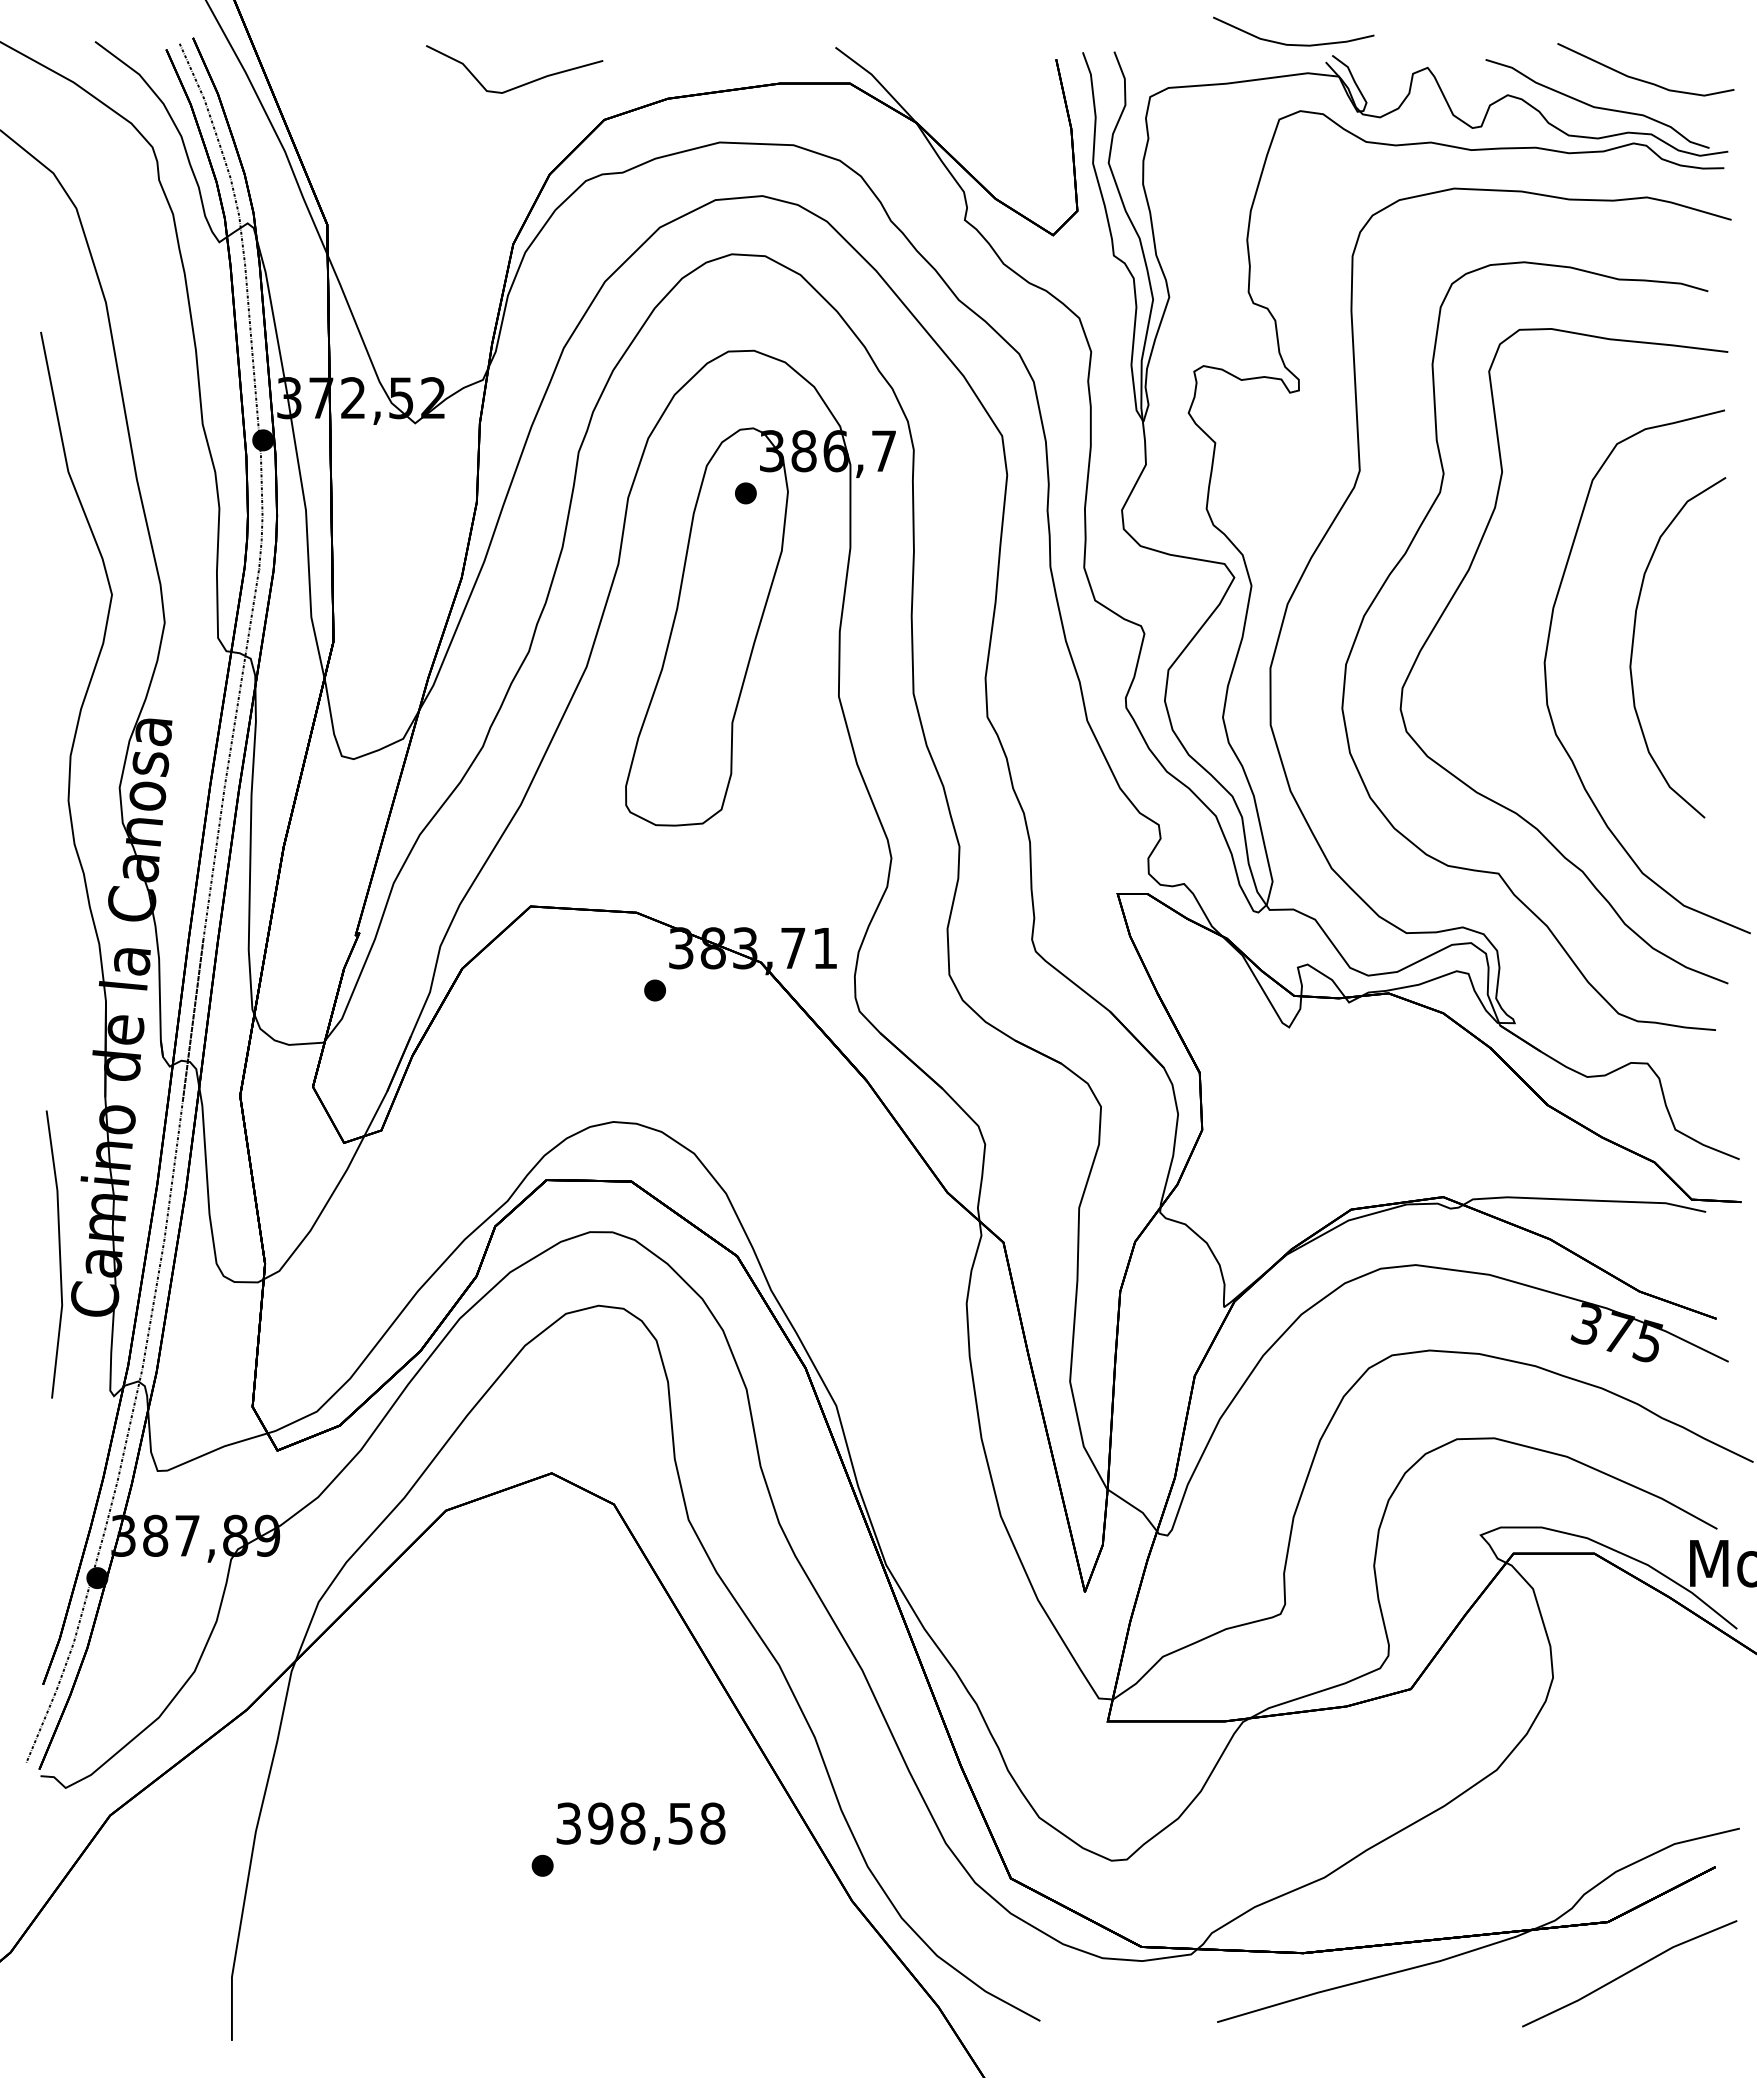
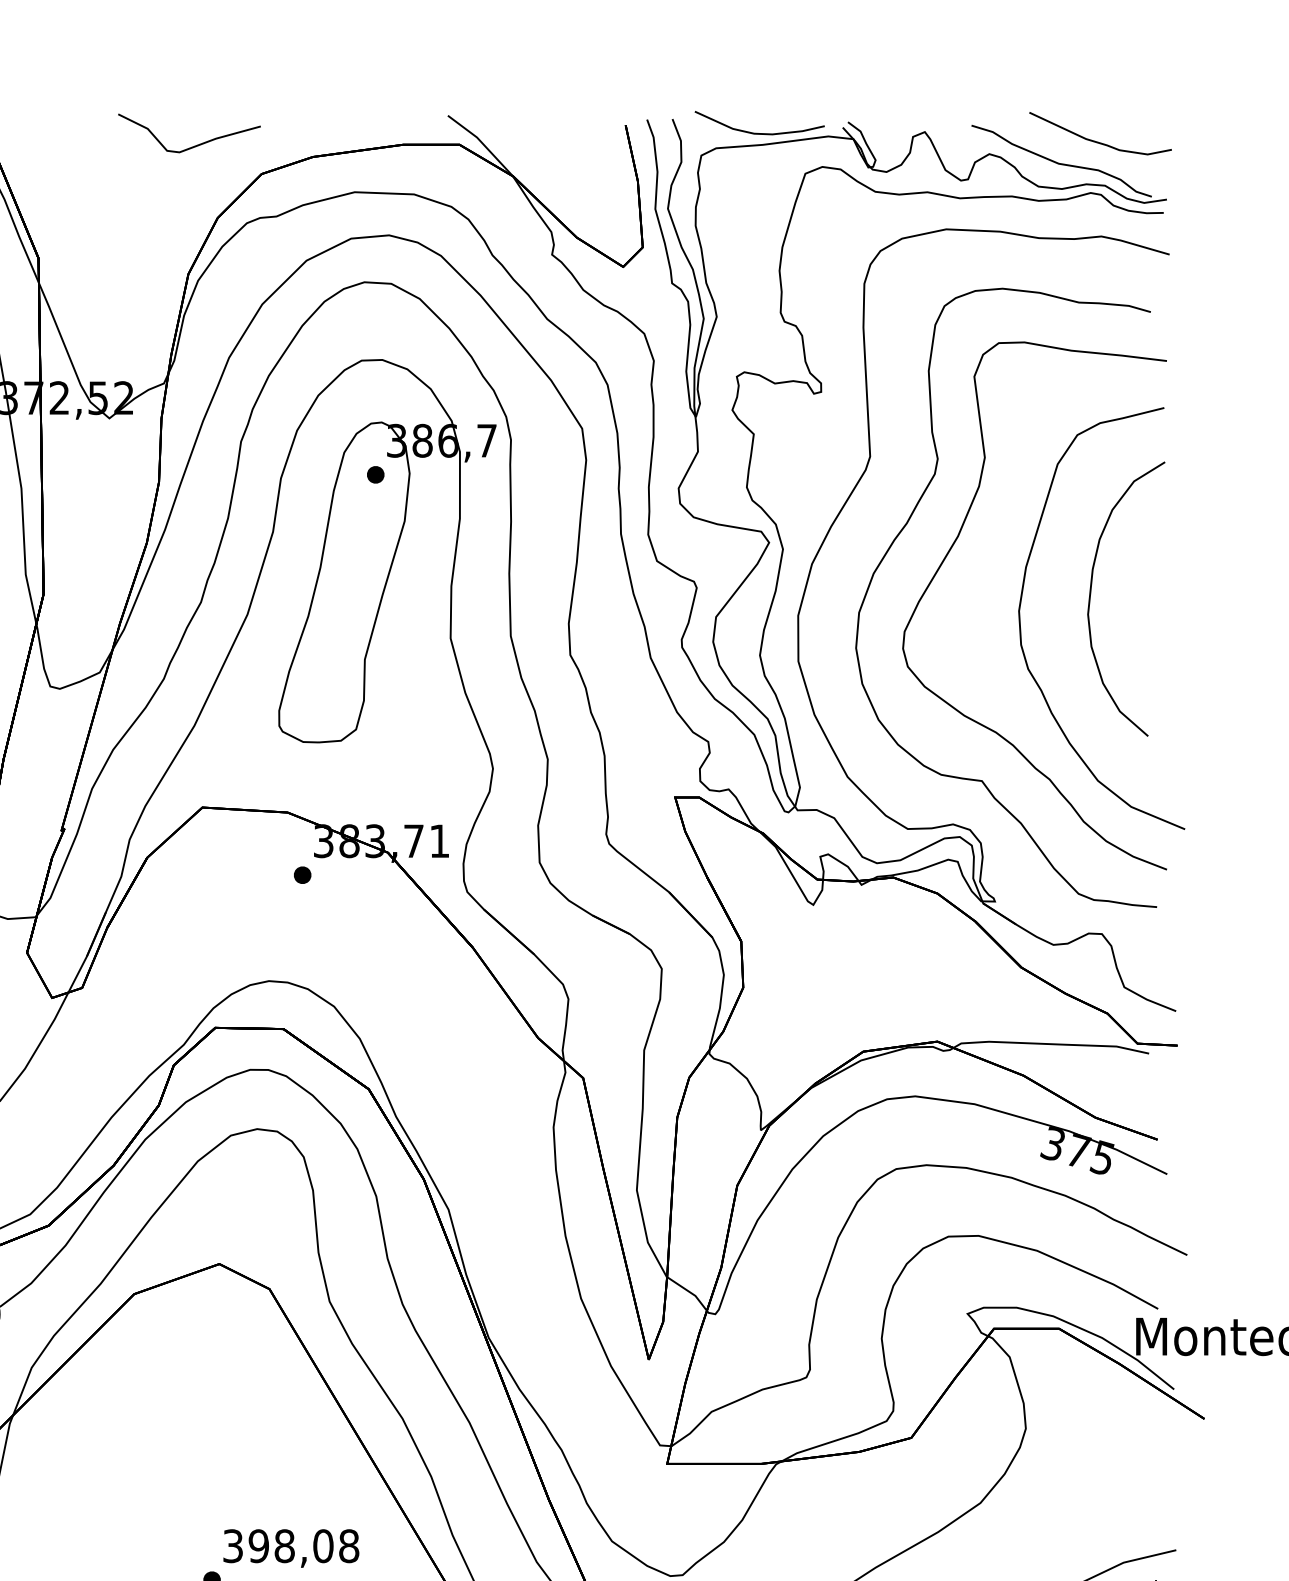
curve: (1293, 44) -> (759, 133), moved
text: (680, 1823) -> (323, 1546), 398,58 -> 398,08

